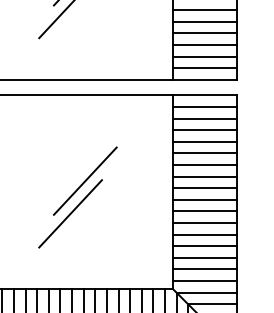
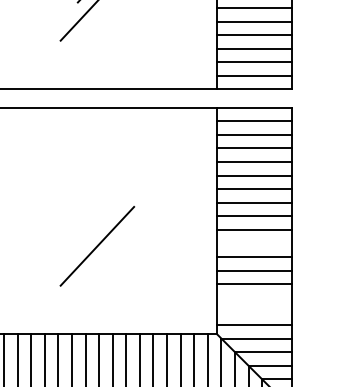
line: (85, 180) -> (114, 207), removed
line: (204, 211) -> (254, 243), removed
line: (204, 257) -> (254, 297), removed
line: (204, 269) -> (254, 311), removed

